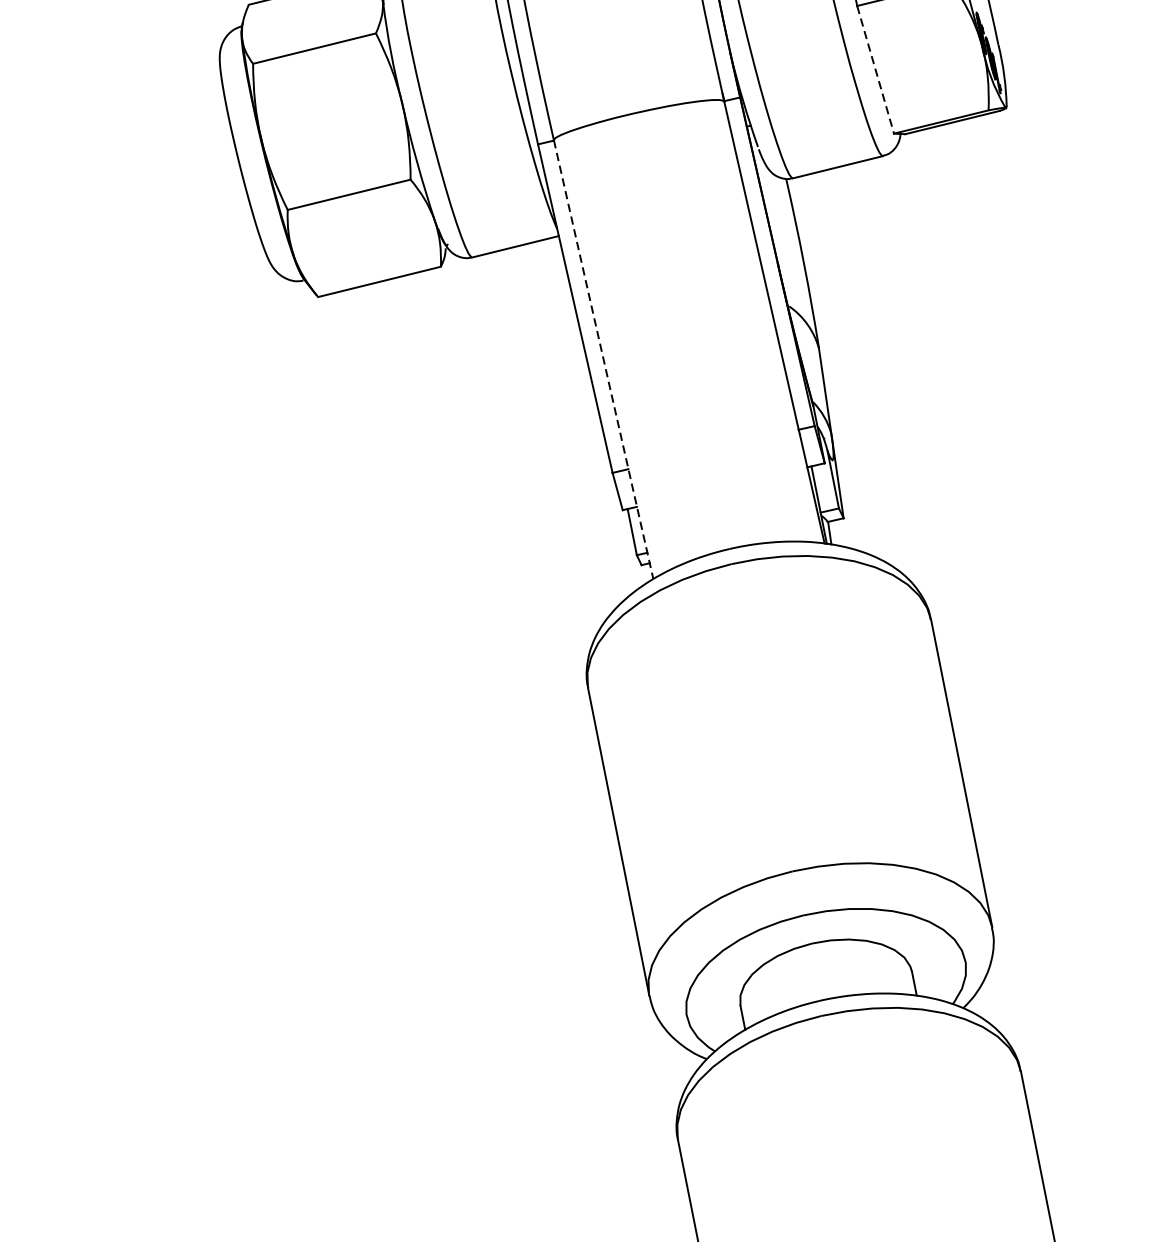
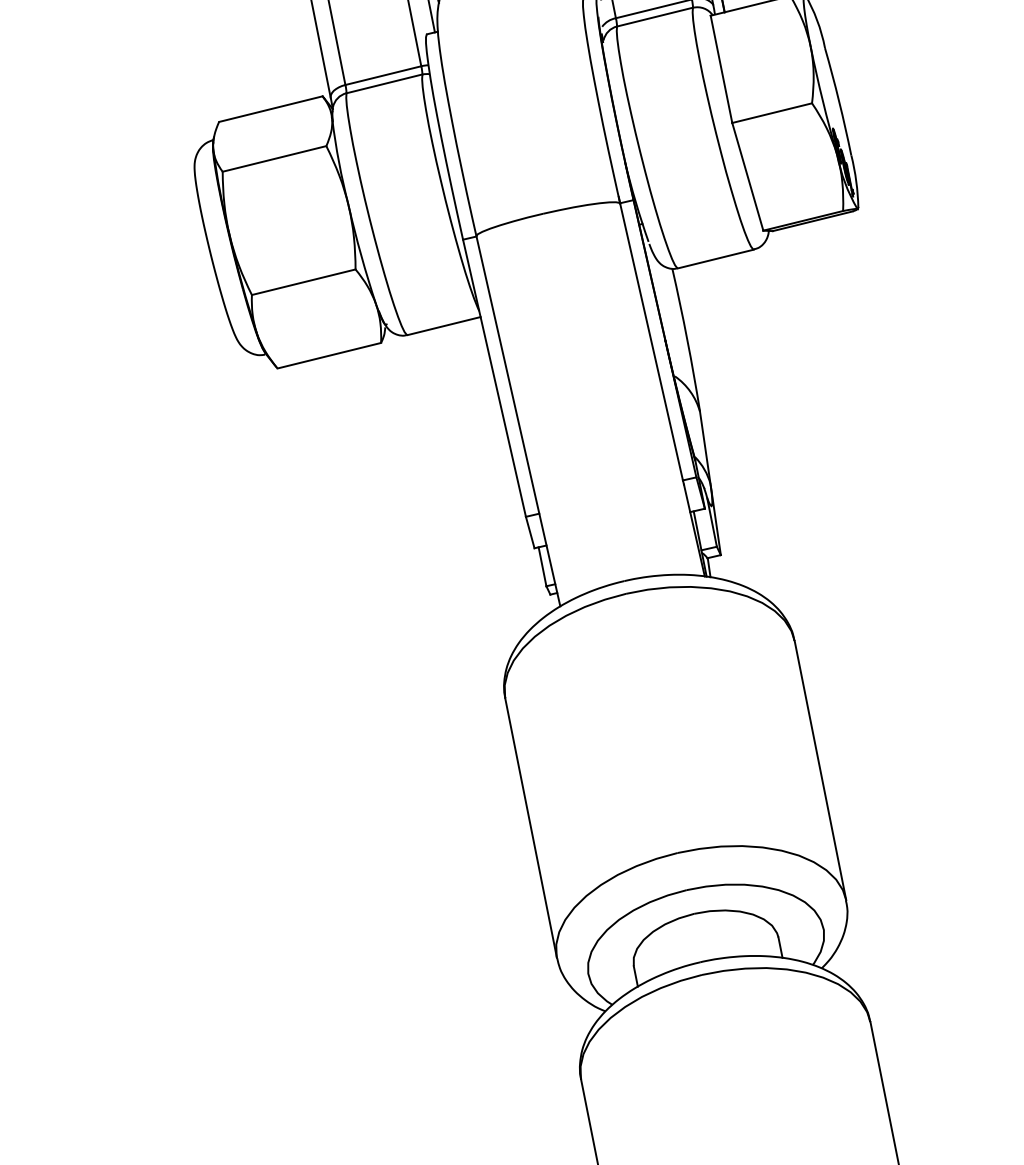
line: (875, 70) -> (747, 177), dashed -> solid
line: (603, 359) -> (518, 421), dashed -> solid

